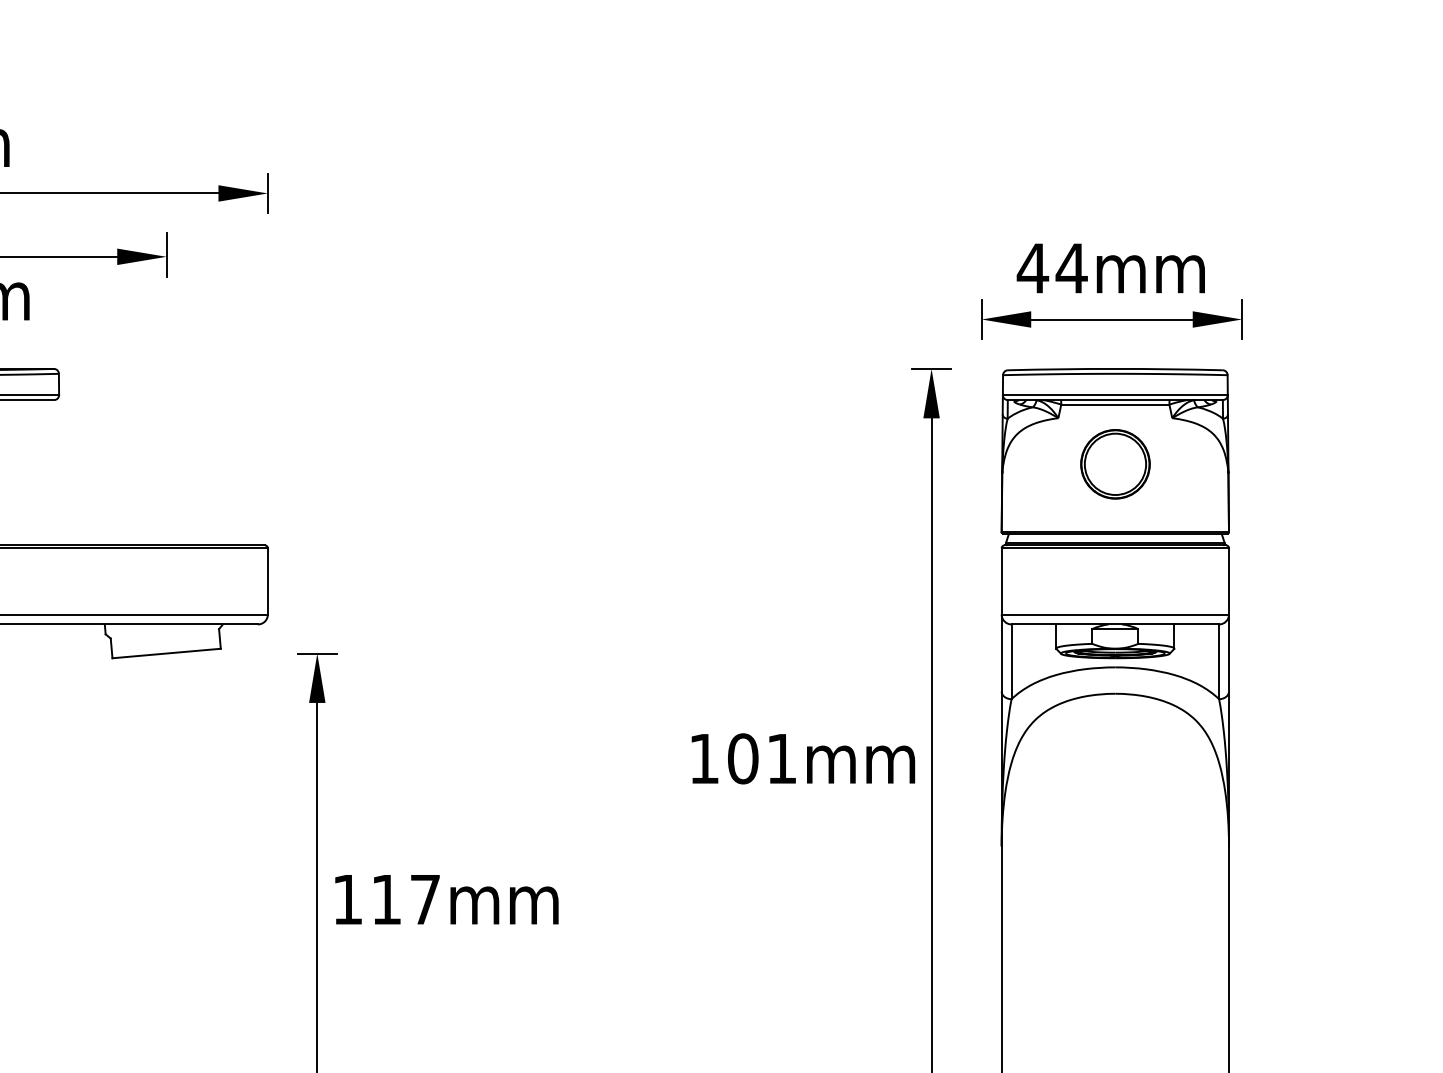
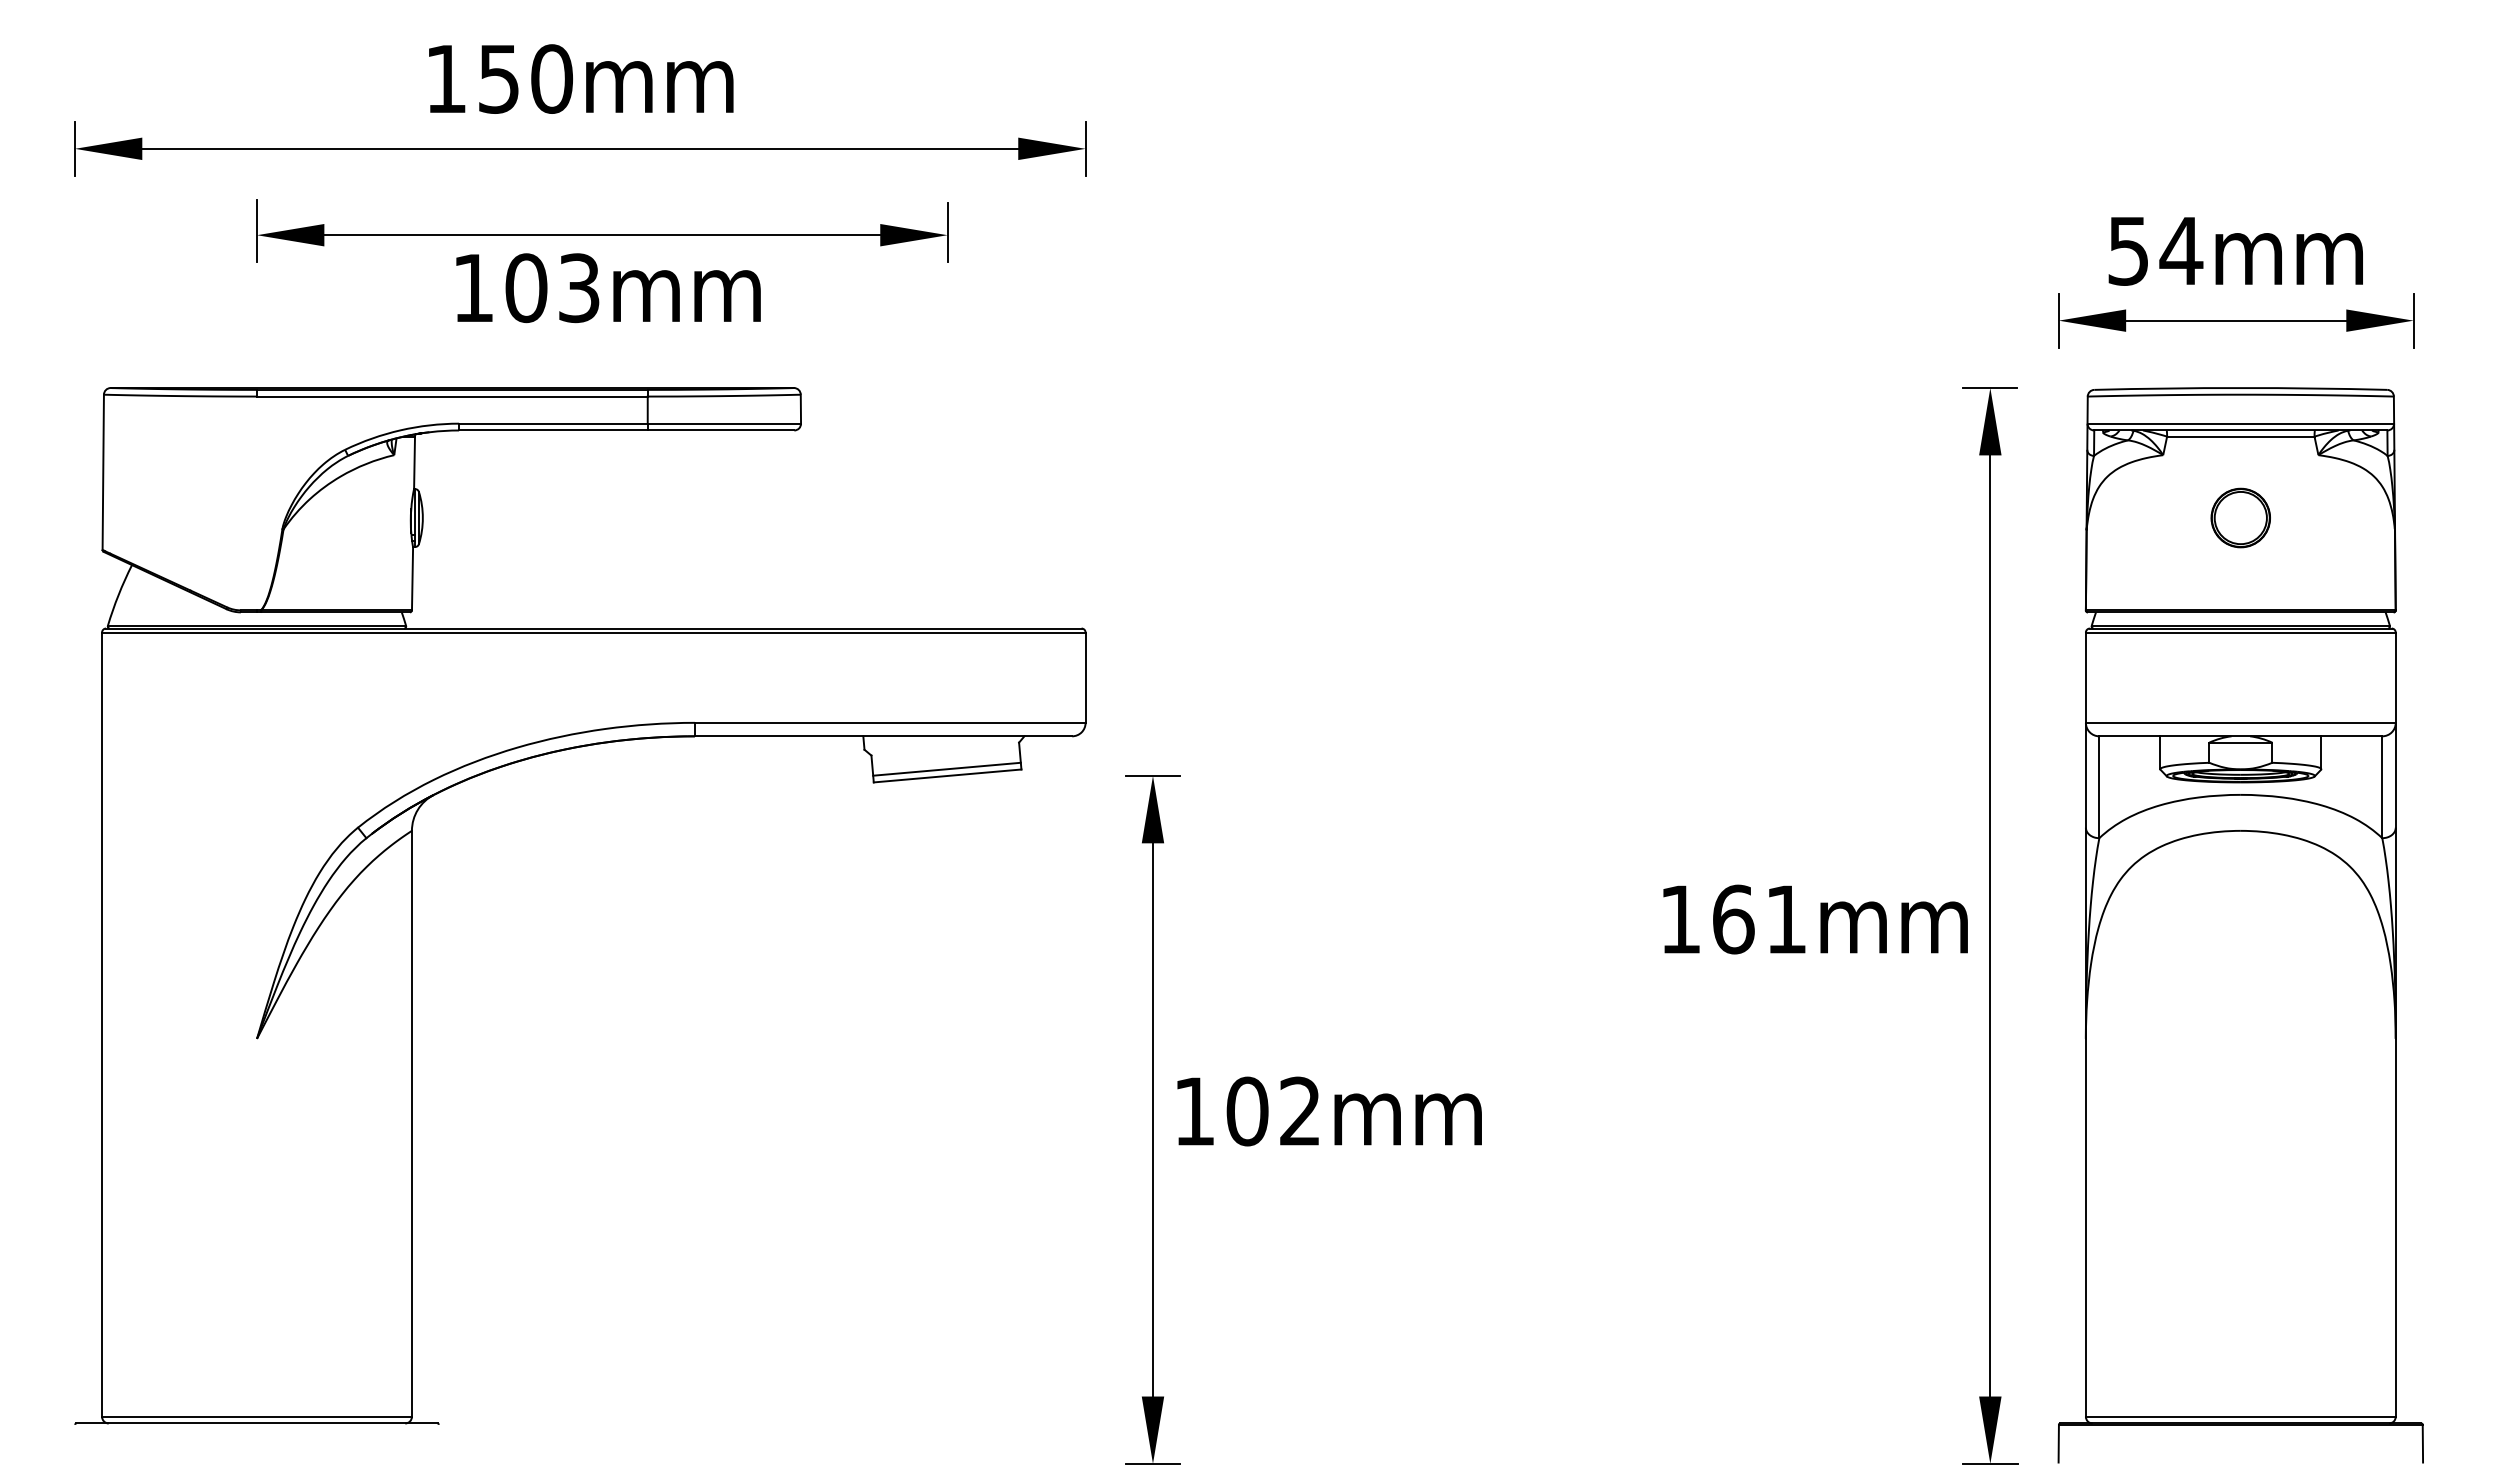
text: (1032, 268) -> (2128, 251), 44mm -> 54mm
part: (1115, 463) -> (2240, 517), size x0.62
line: (165, 648) -> (946, 768), added
text: (743, 758) -> (1733, 919), 101mm -> 161mm
text: (404, 899) -> (1272, 1111), 117mm -> 102mm

